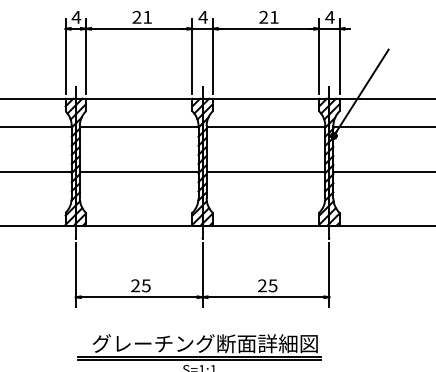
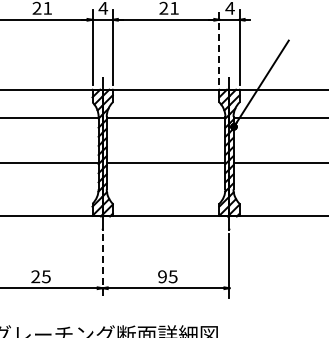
line: (319, 55) -> (219, 46), solid -> dashed
line: (202, 275) -> (102, 266), solid -> dashed
text: (262, 285) -> (162, 276), 25 -> 95

